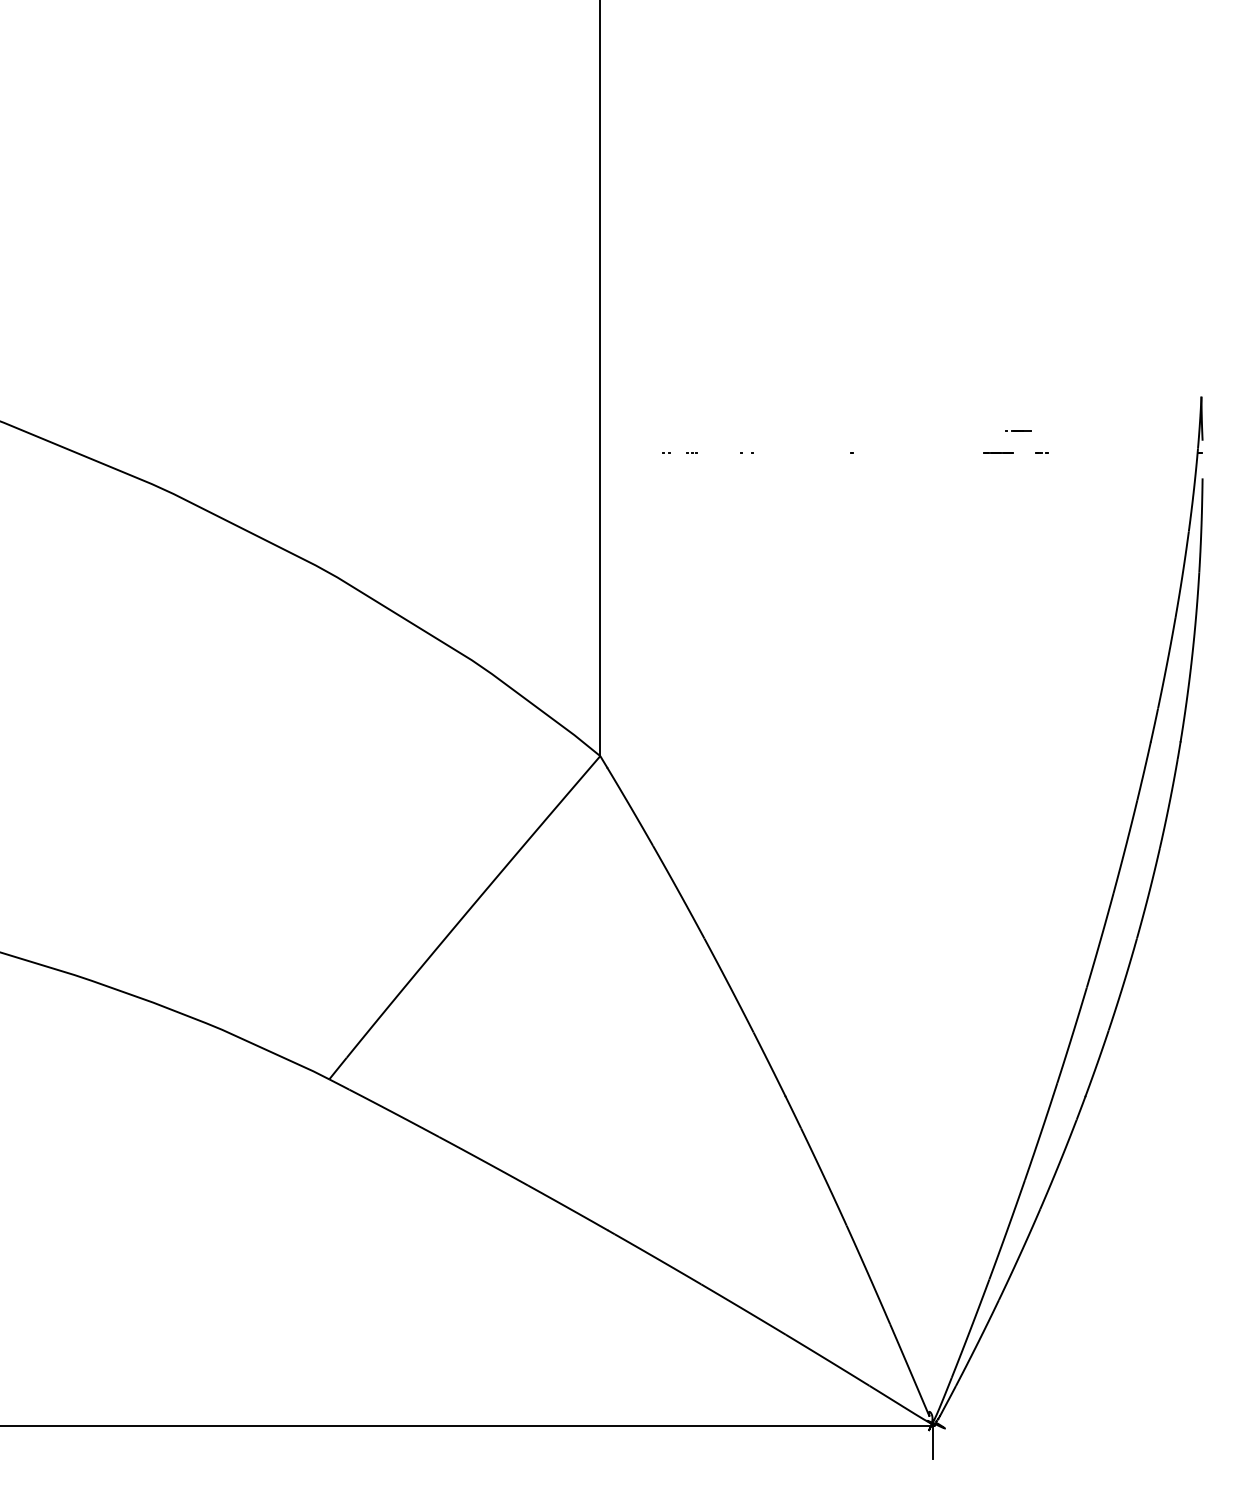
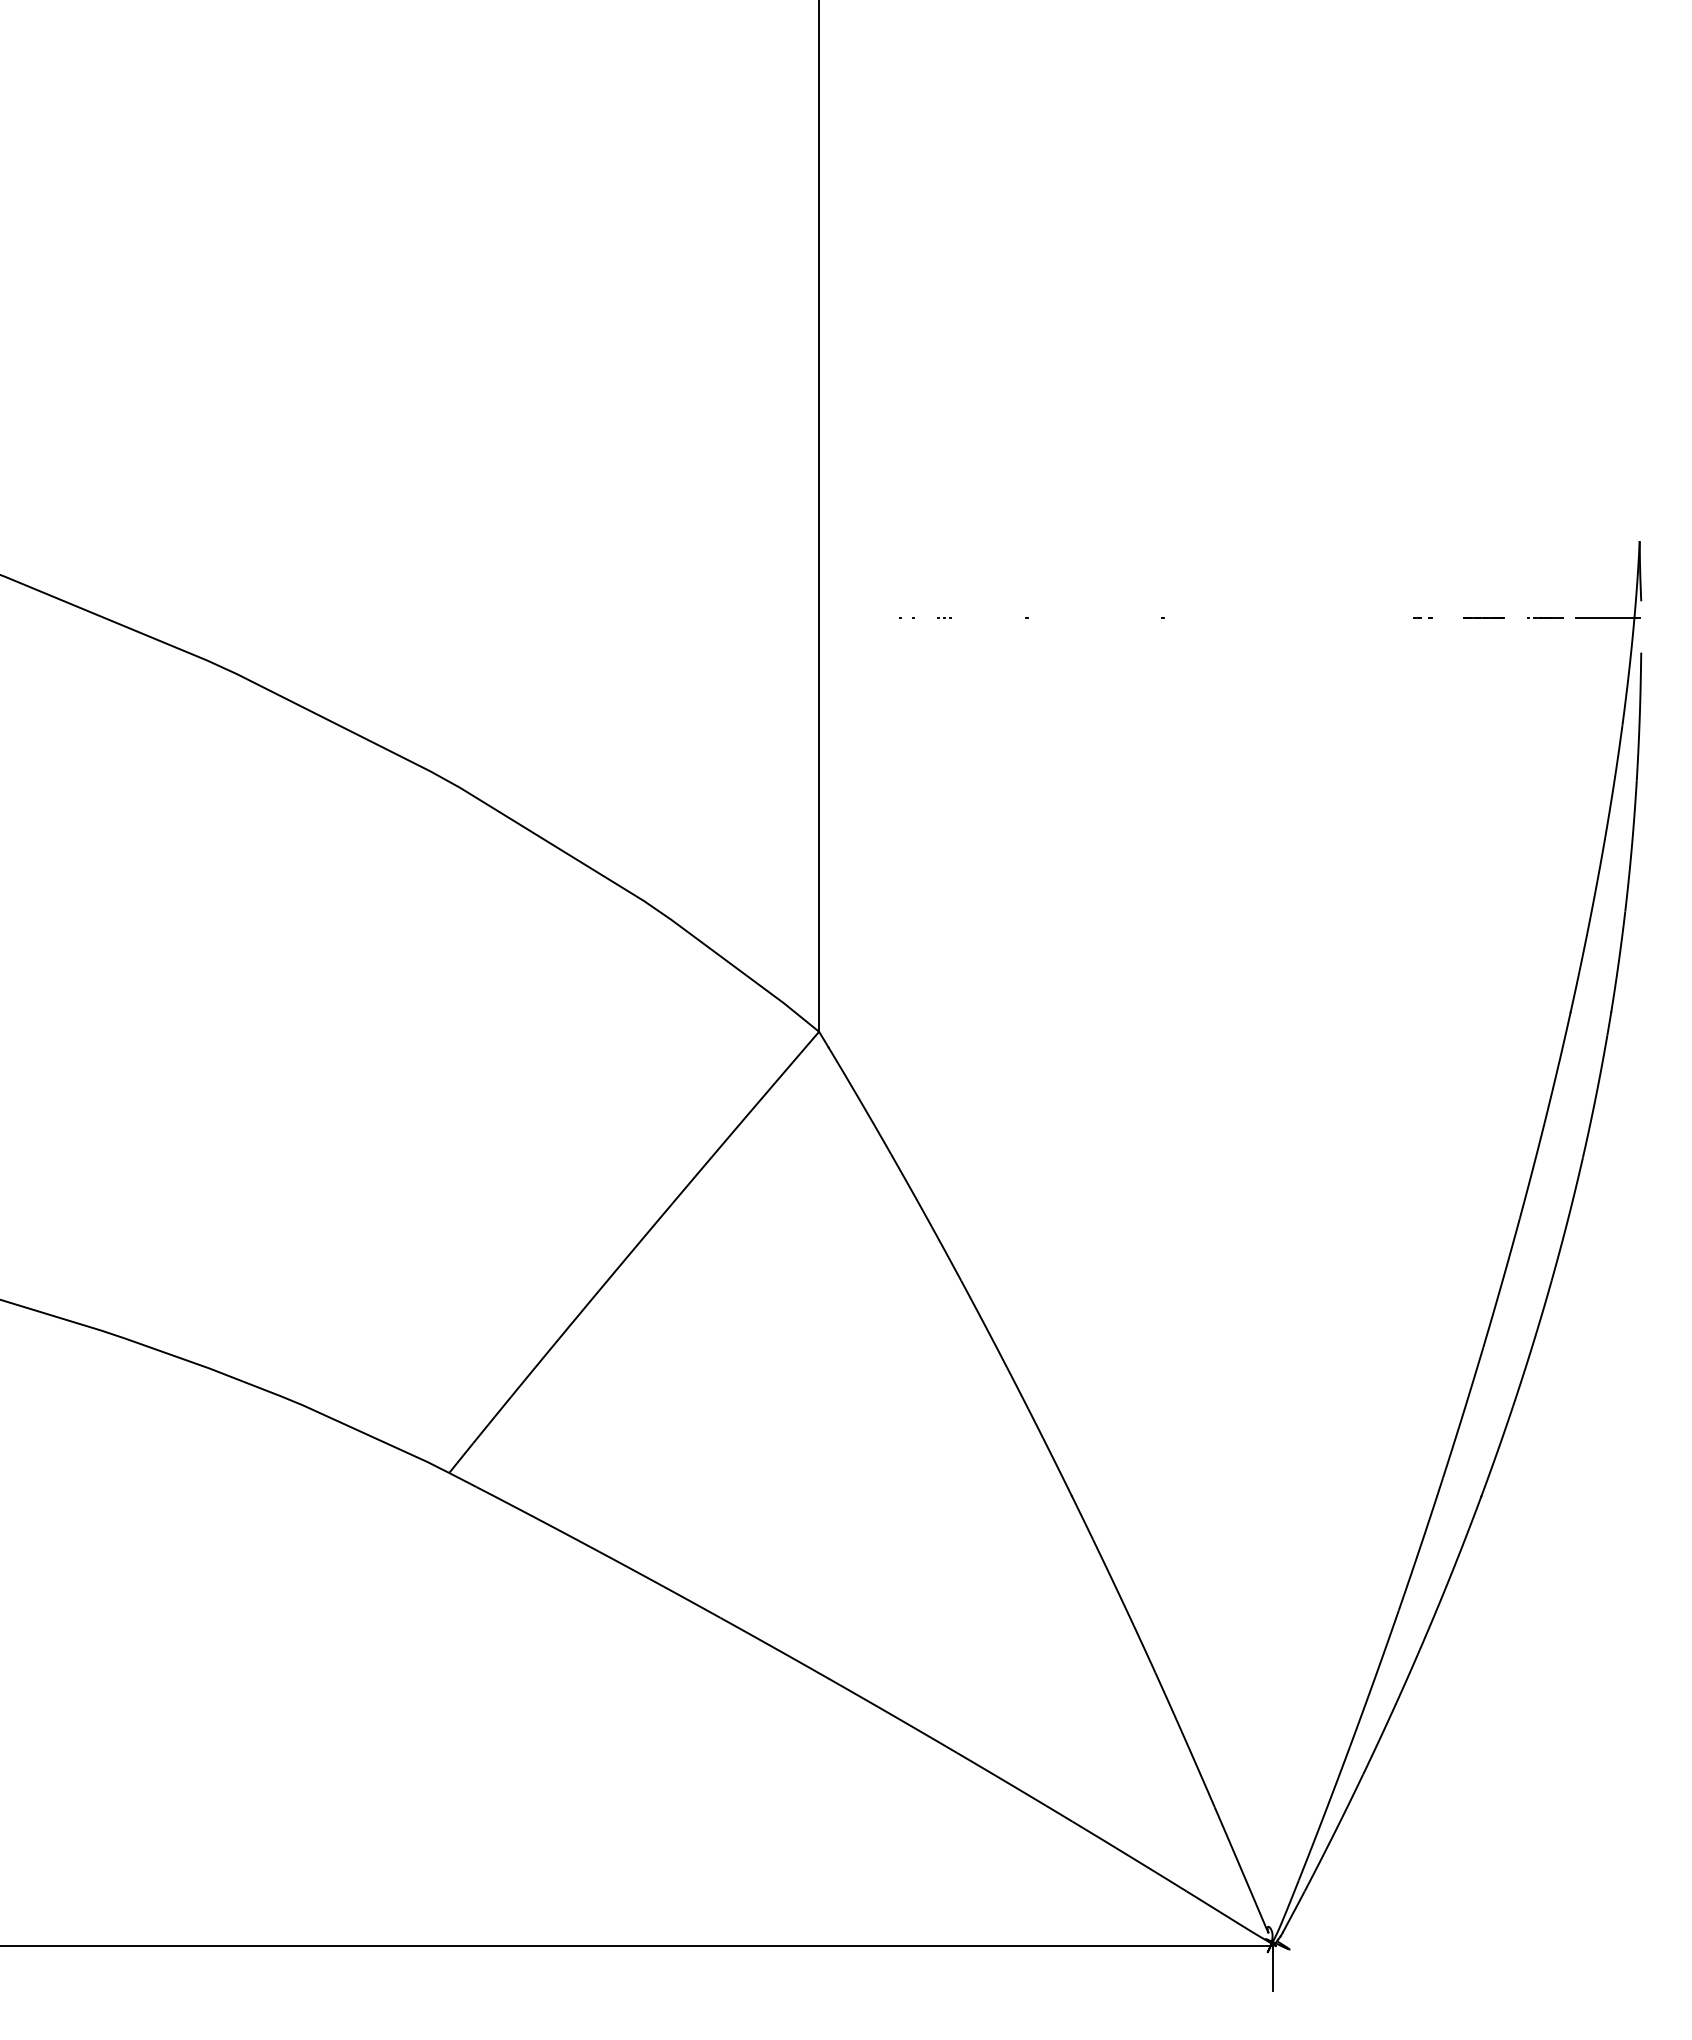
line: (1018, 430) -> (1545, 617), moved
line: (997, 452) -> (1483, 617), moved
line: (1175, 452) -> (1604, 617), added

